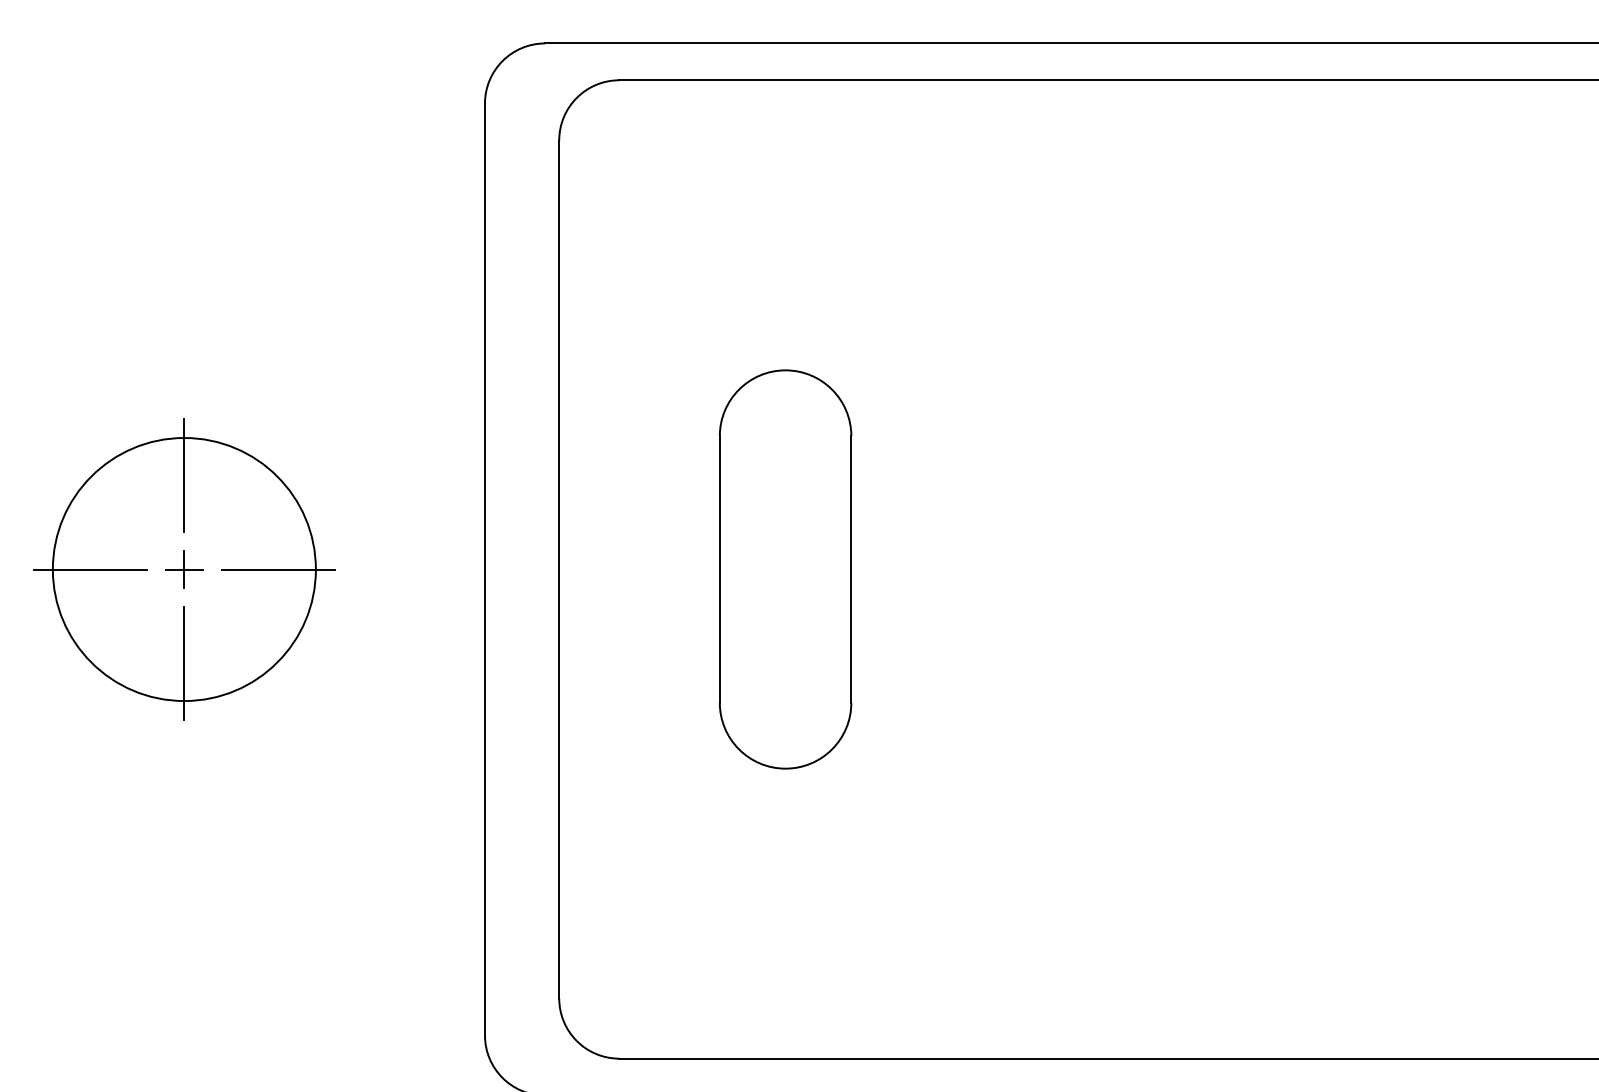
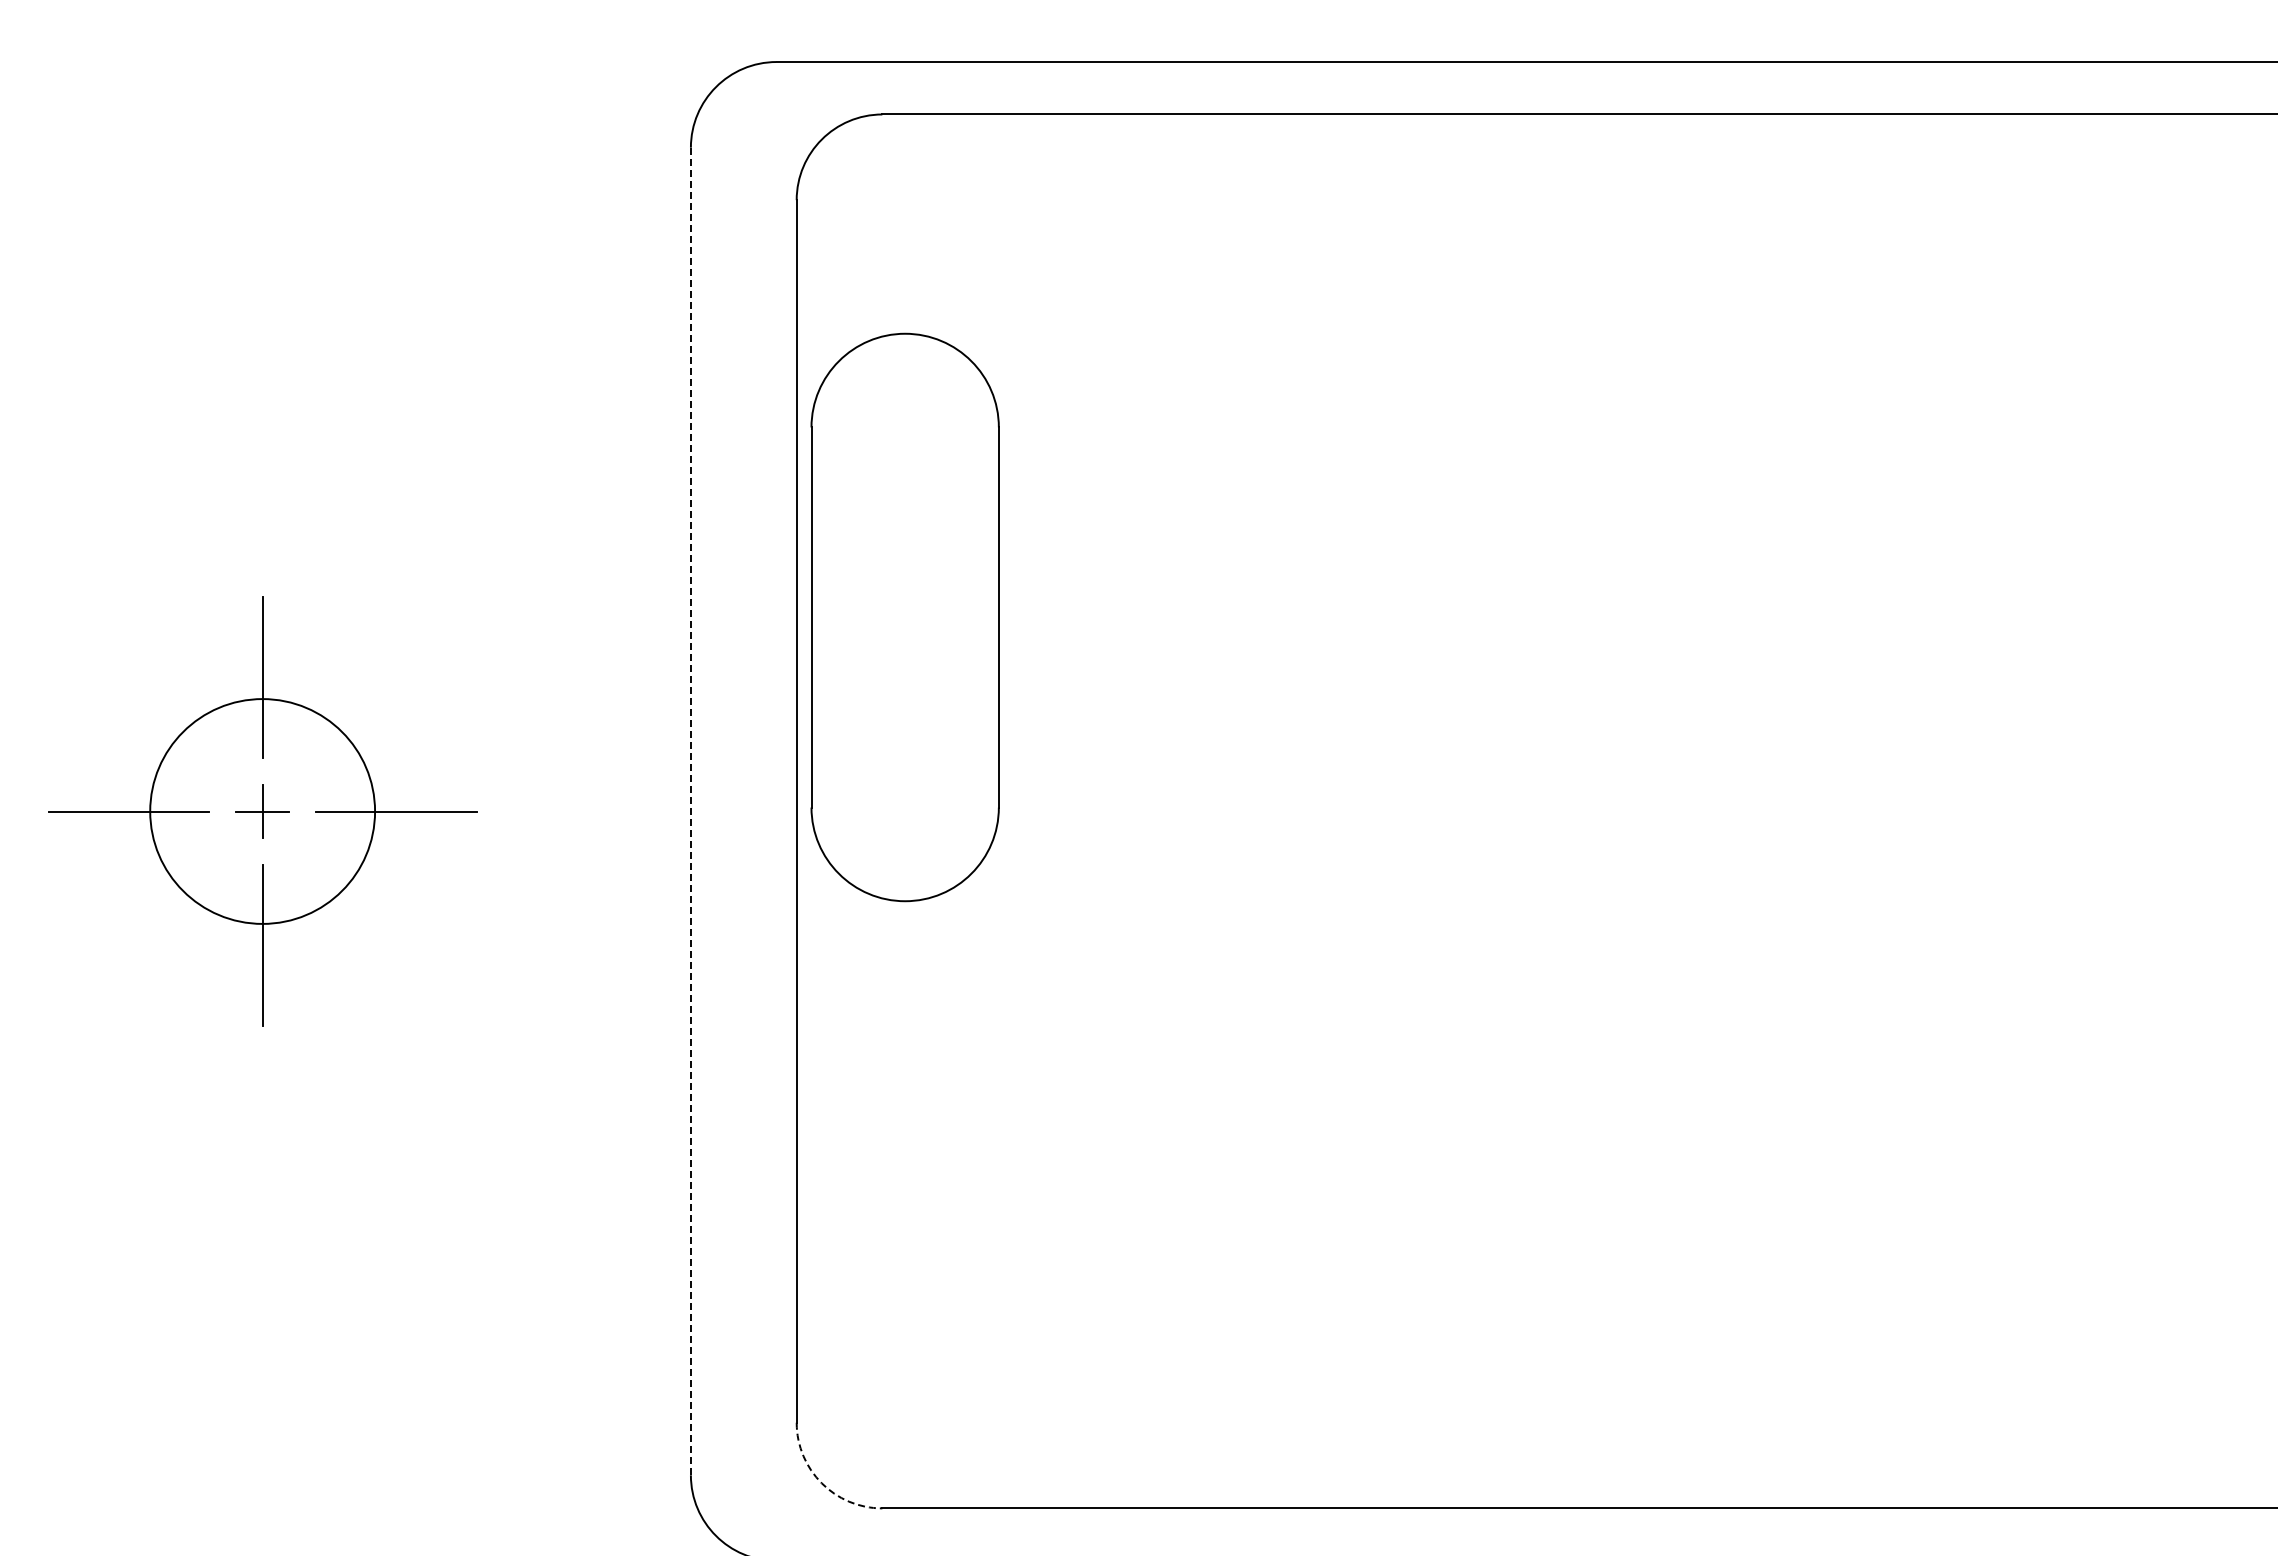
circle: (184, 569) -> (262, 811), size x0.6
line: (484, 569) -> (690, 811), solid -> dashed
part: (785, 569) -> (904, 617), moved
arc: (576, 1041) -> (821, 1483), solid -> dashed

